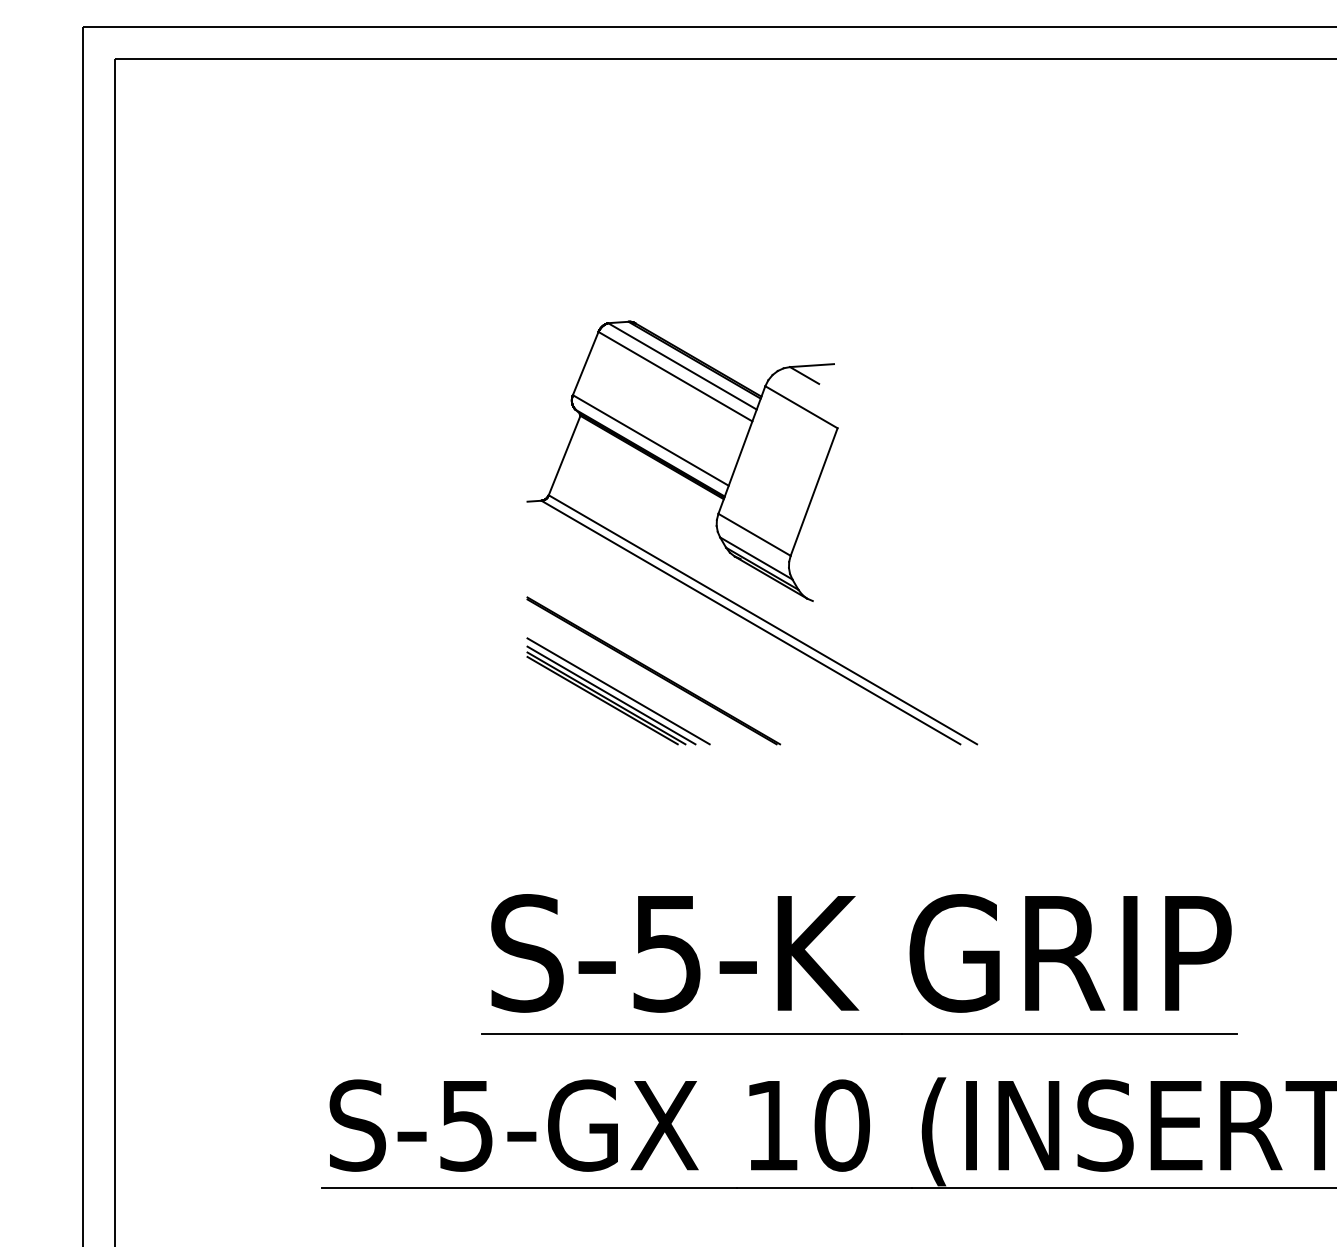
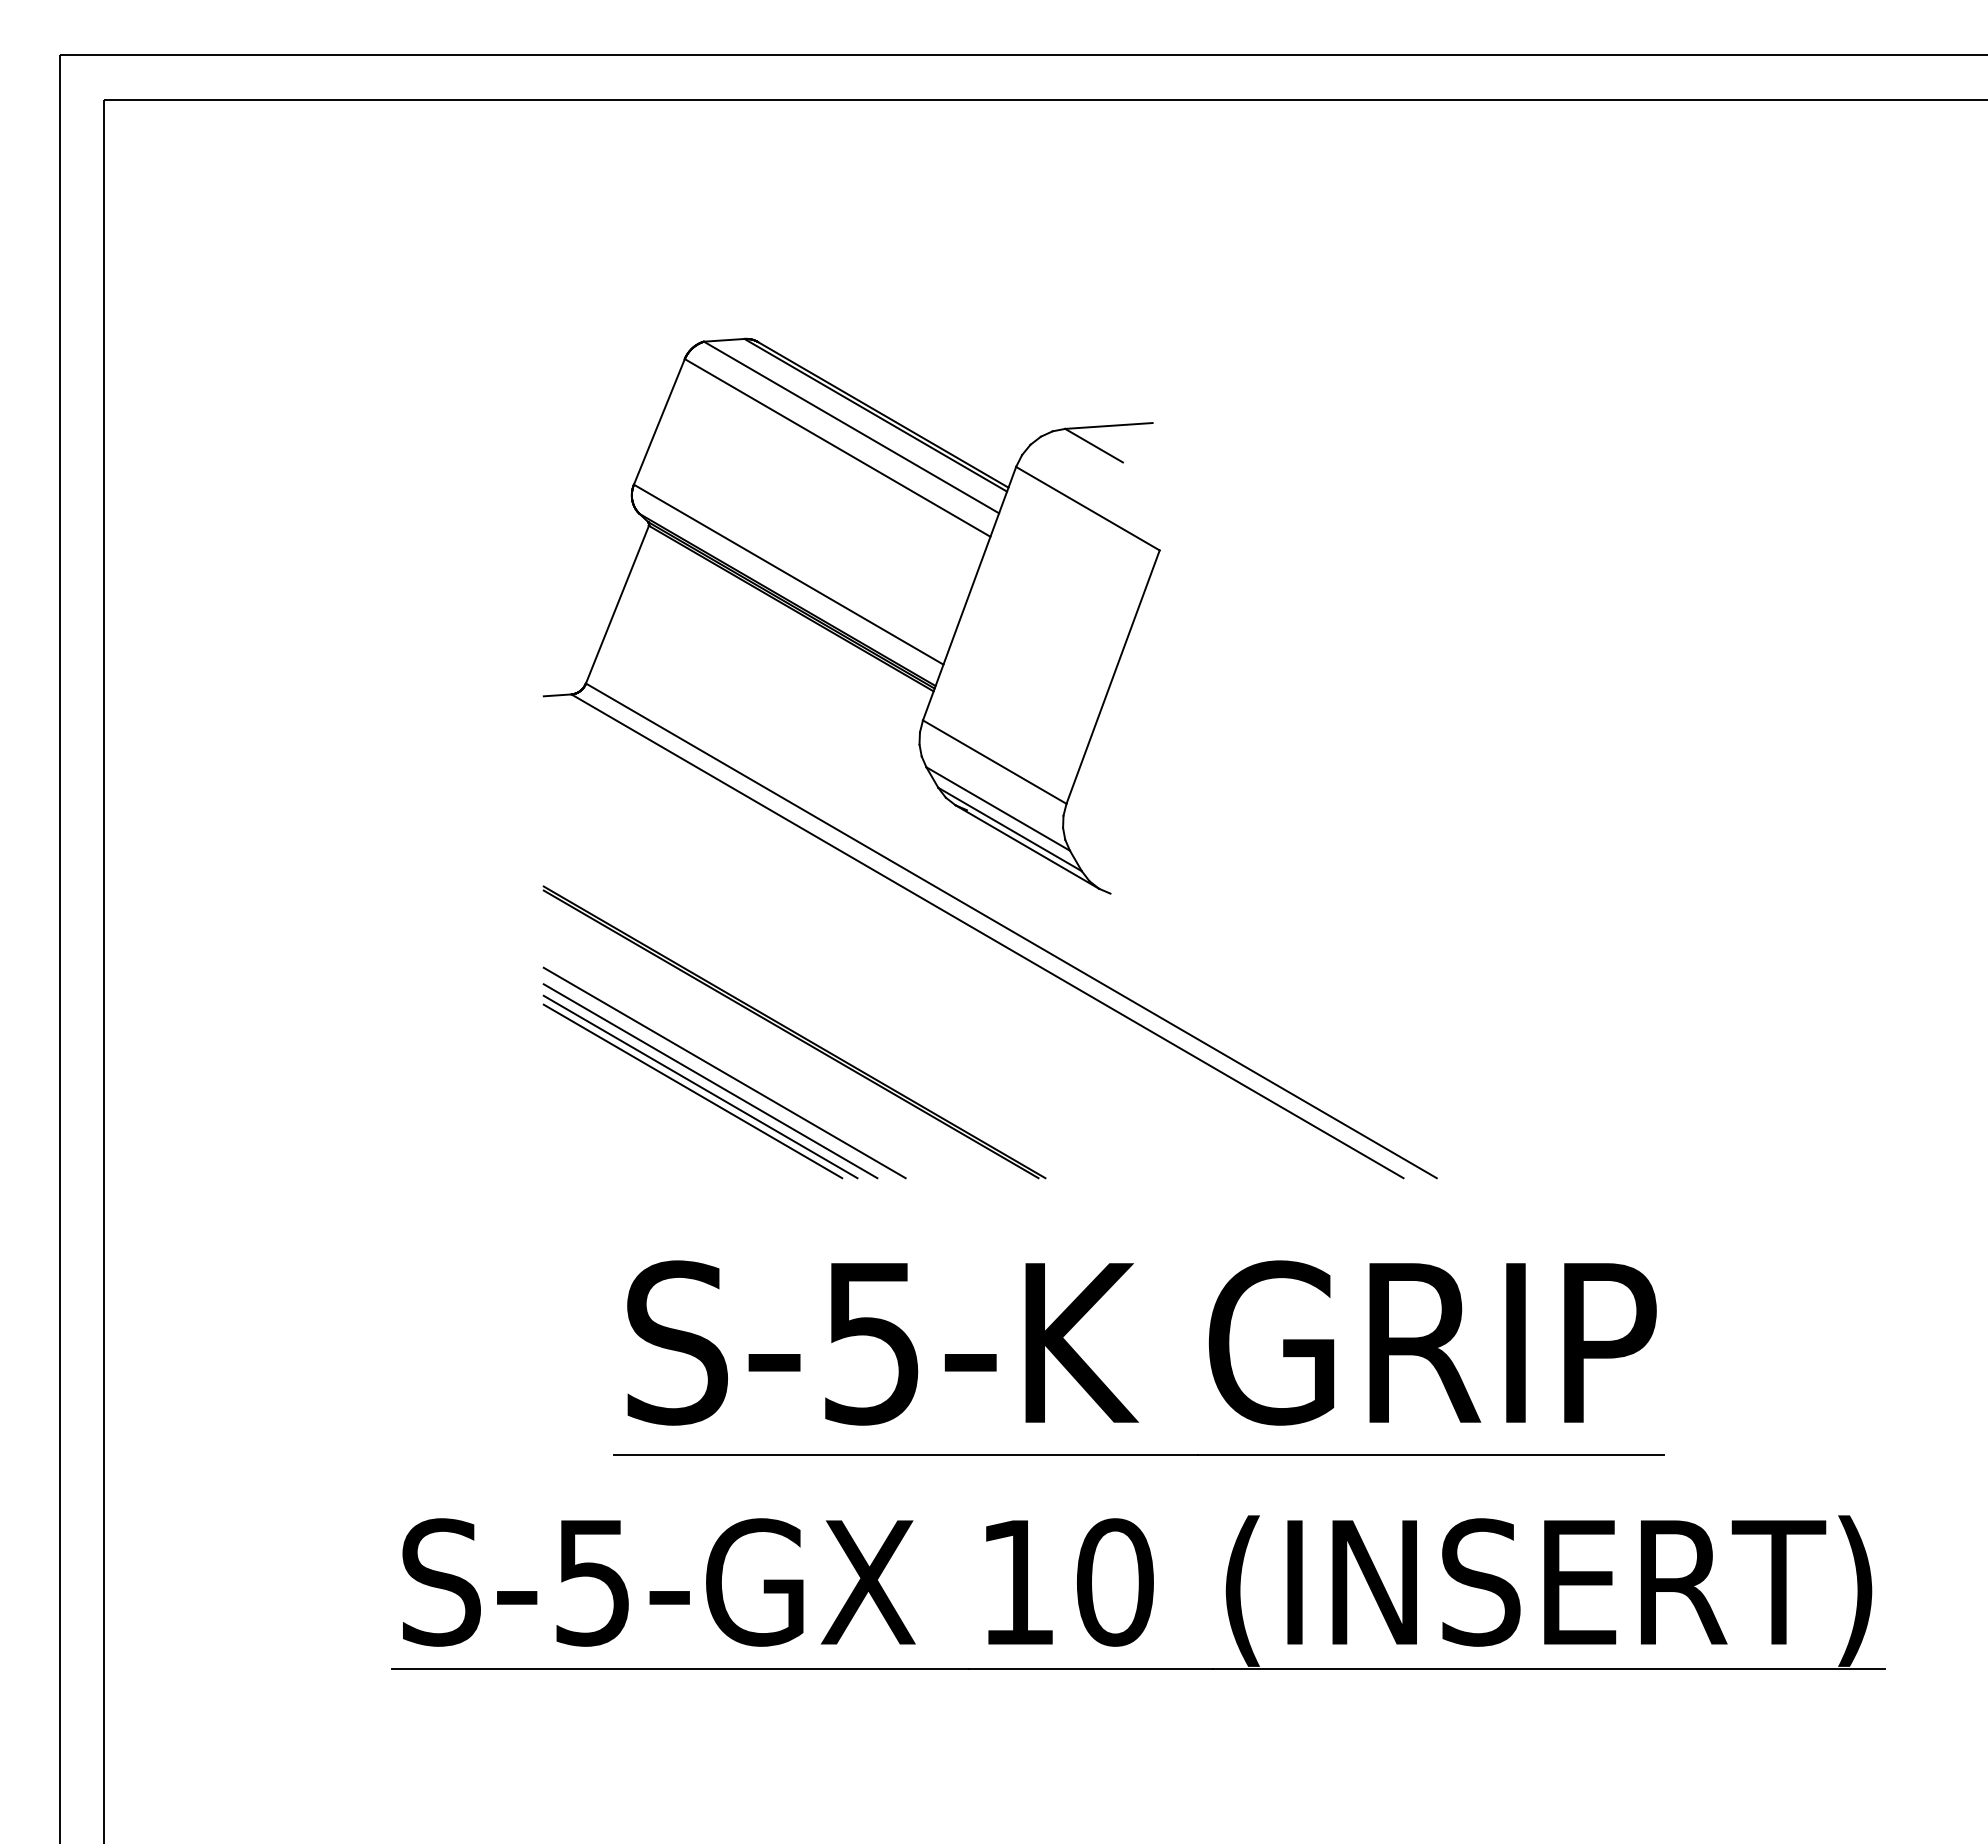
part: (751, 533) -> (989, 758), size x1.43

